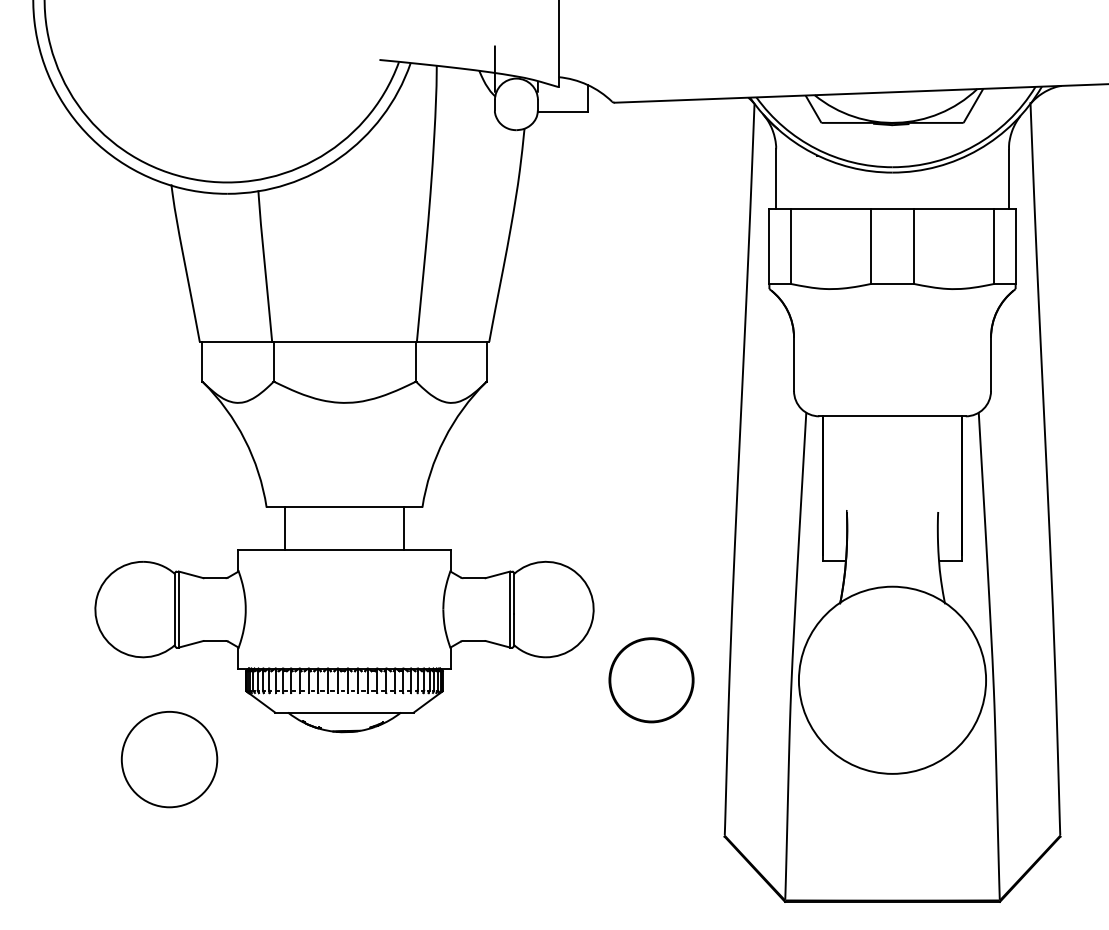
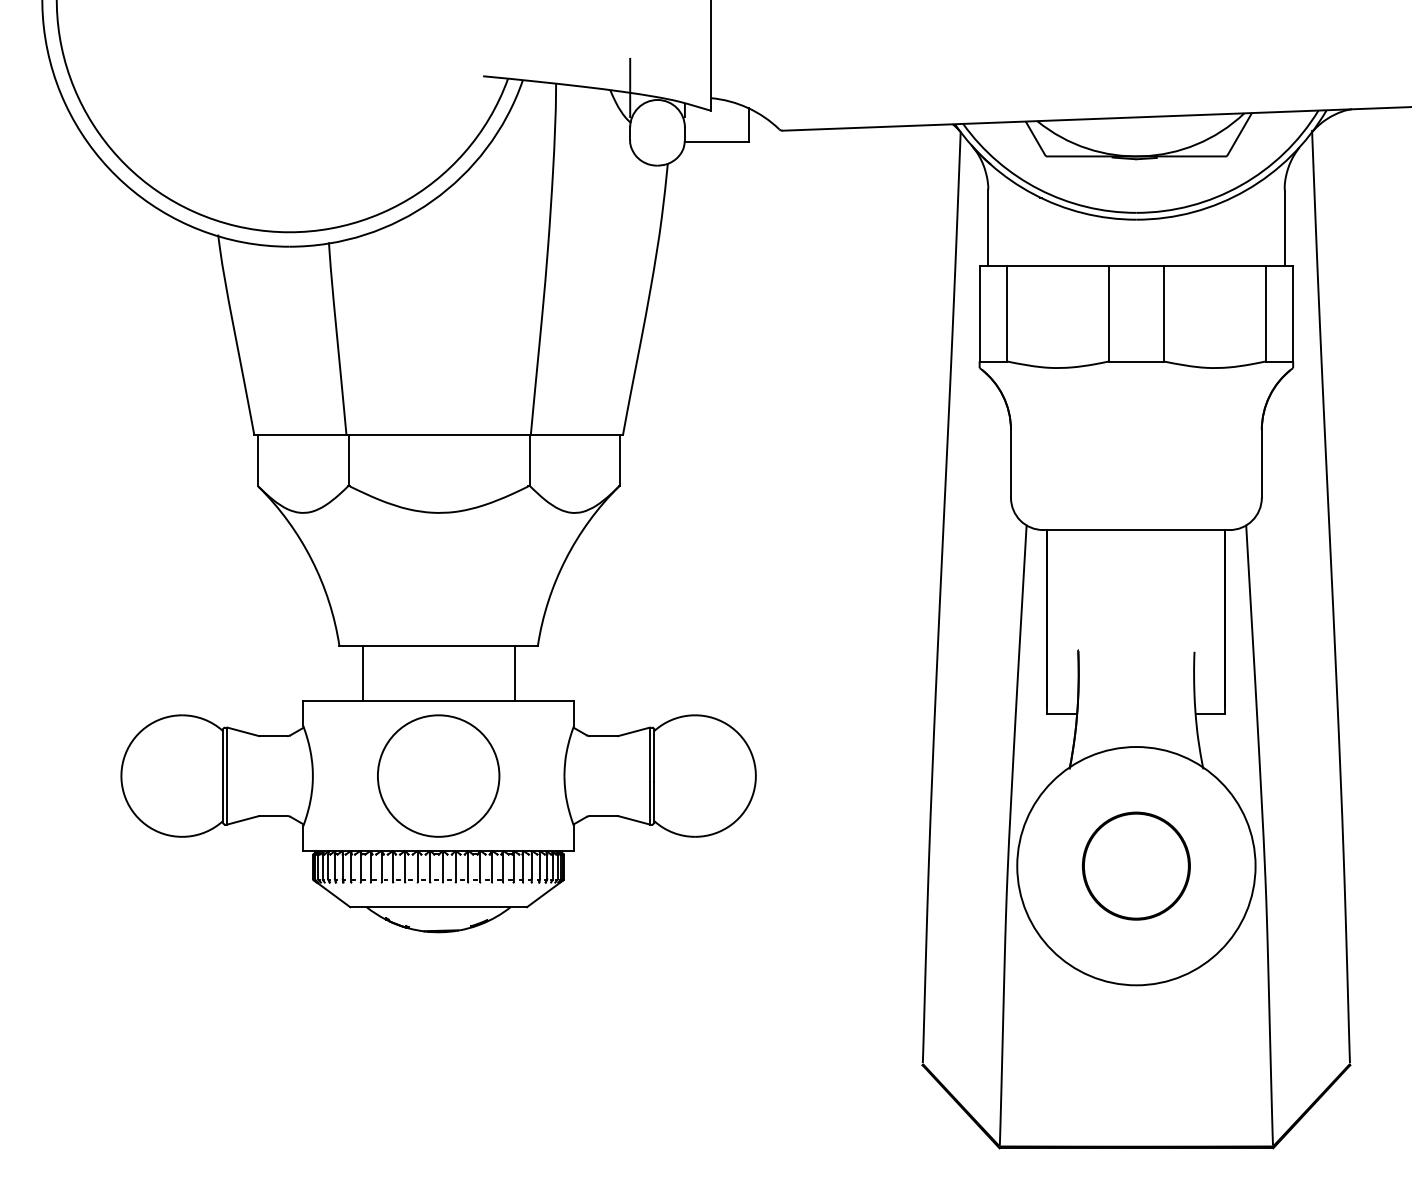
circle: (651, 680) -> (1136, 866), moved
circle: (169, 759) -> (438, 775), moved

